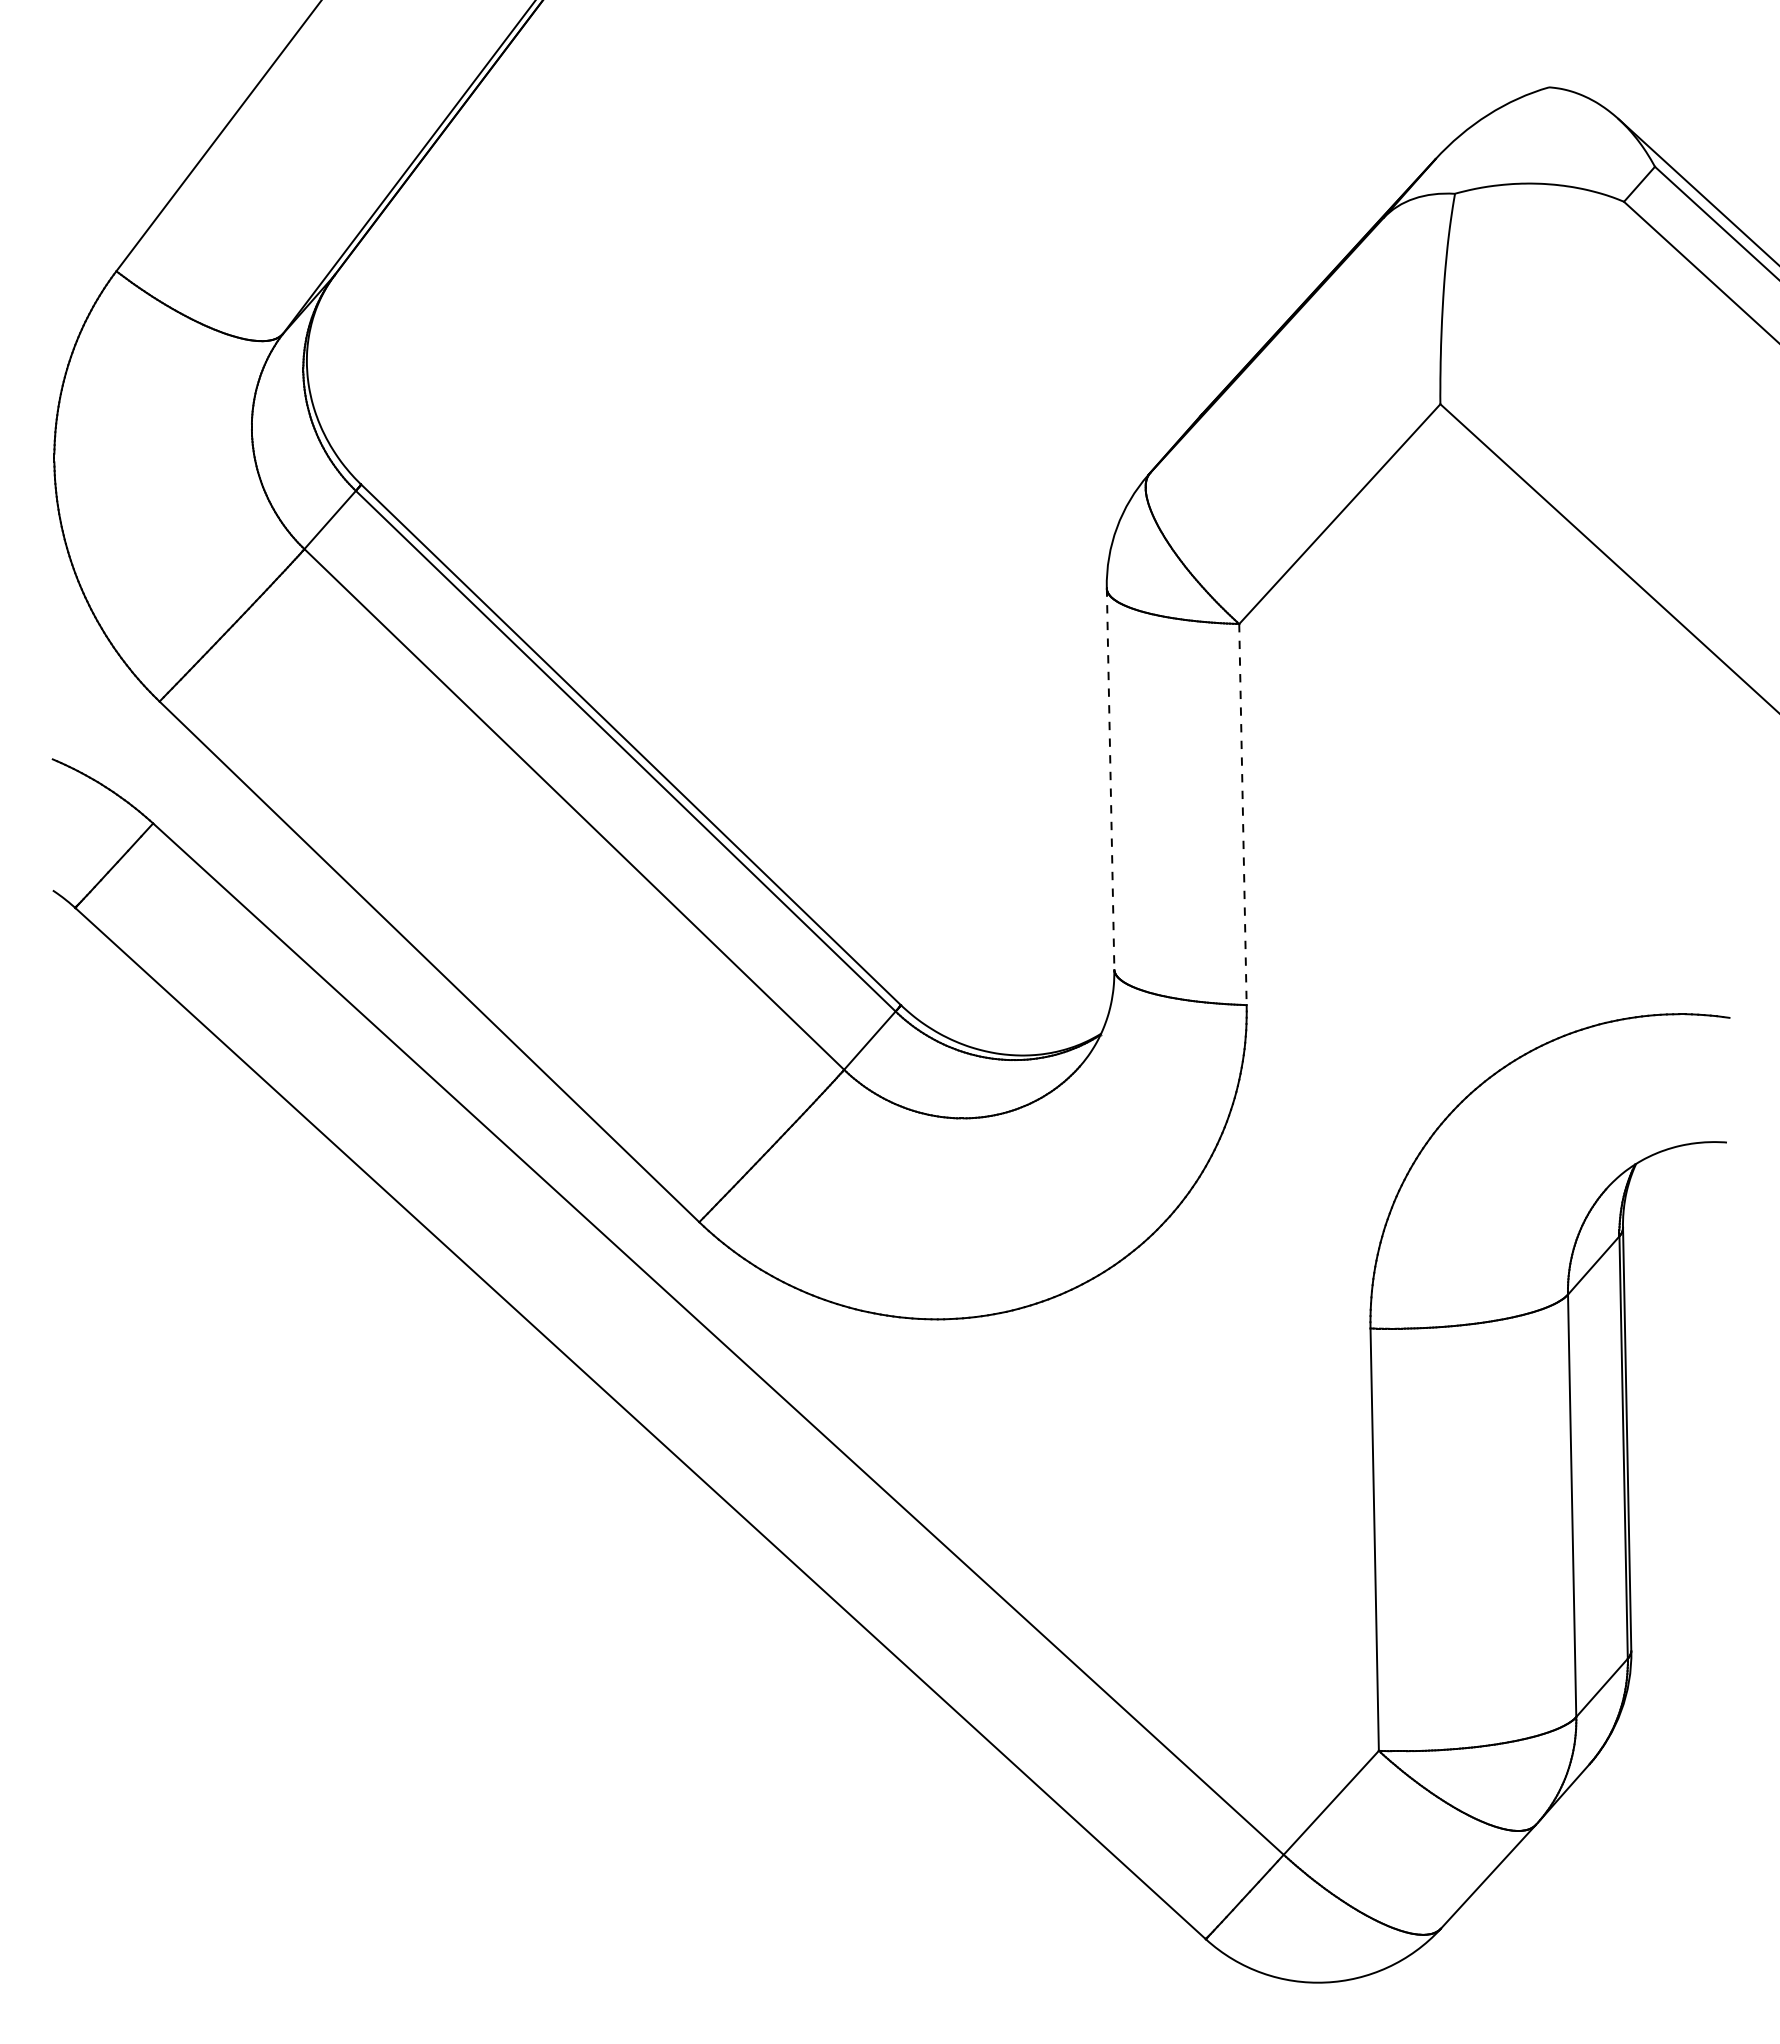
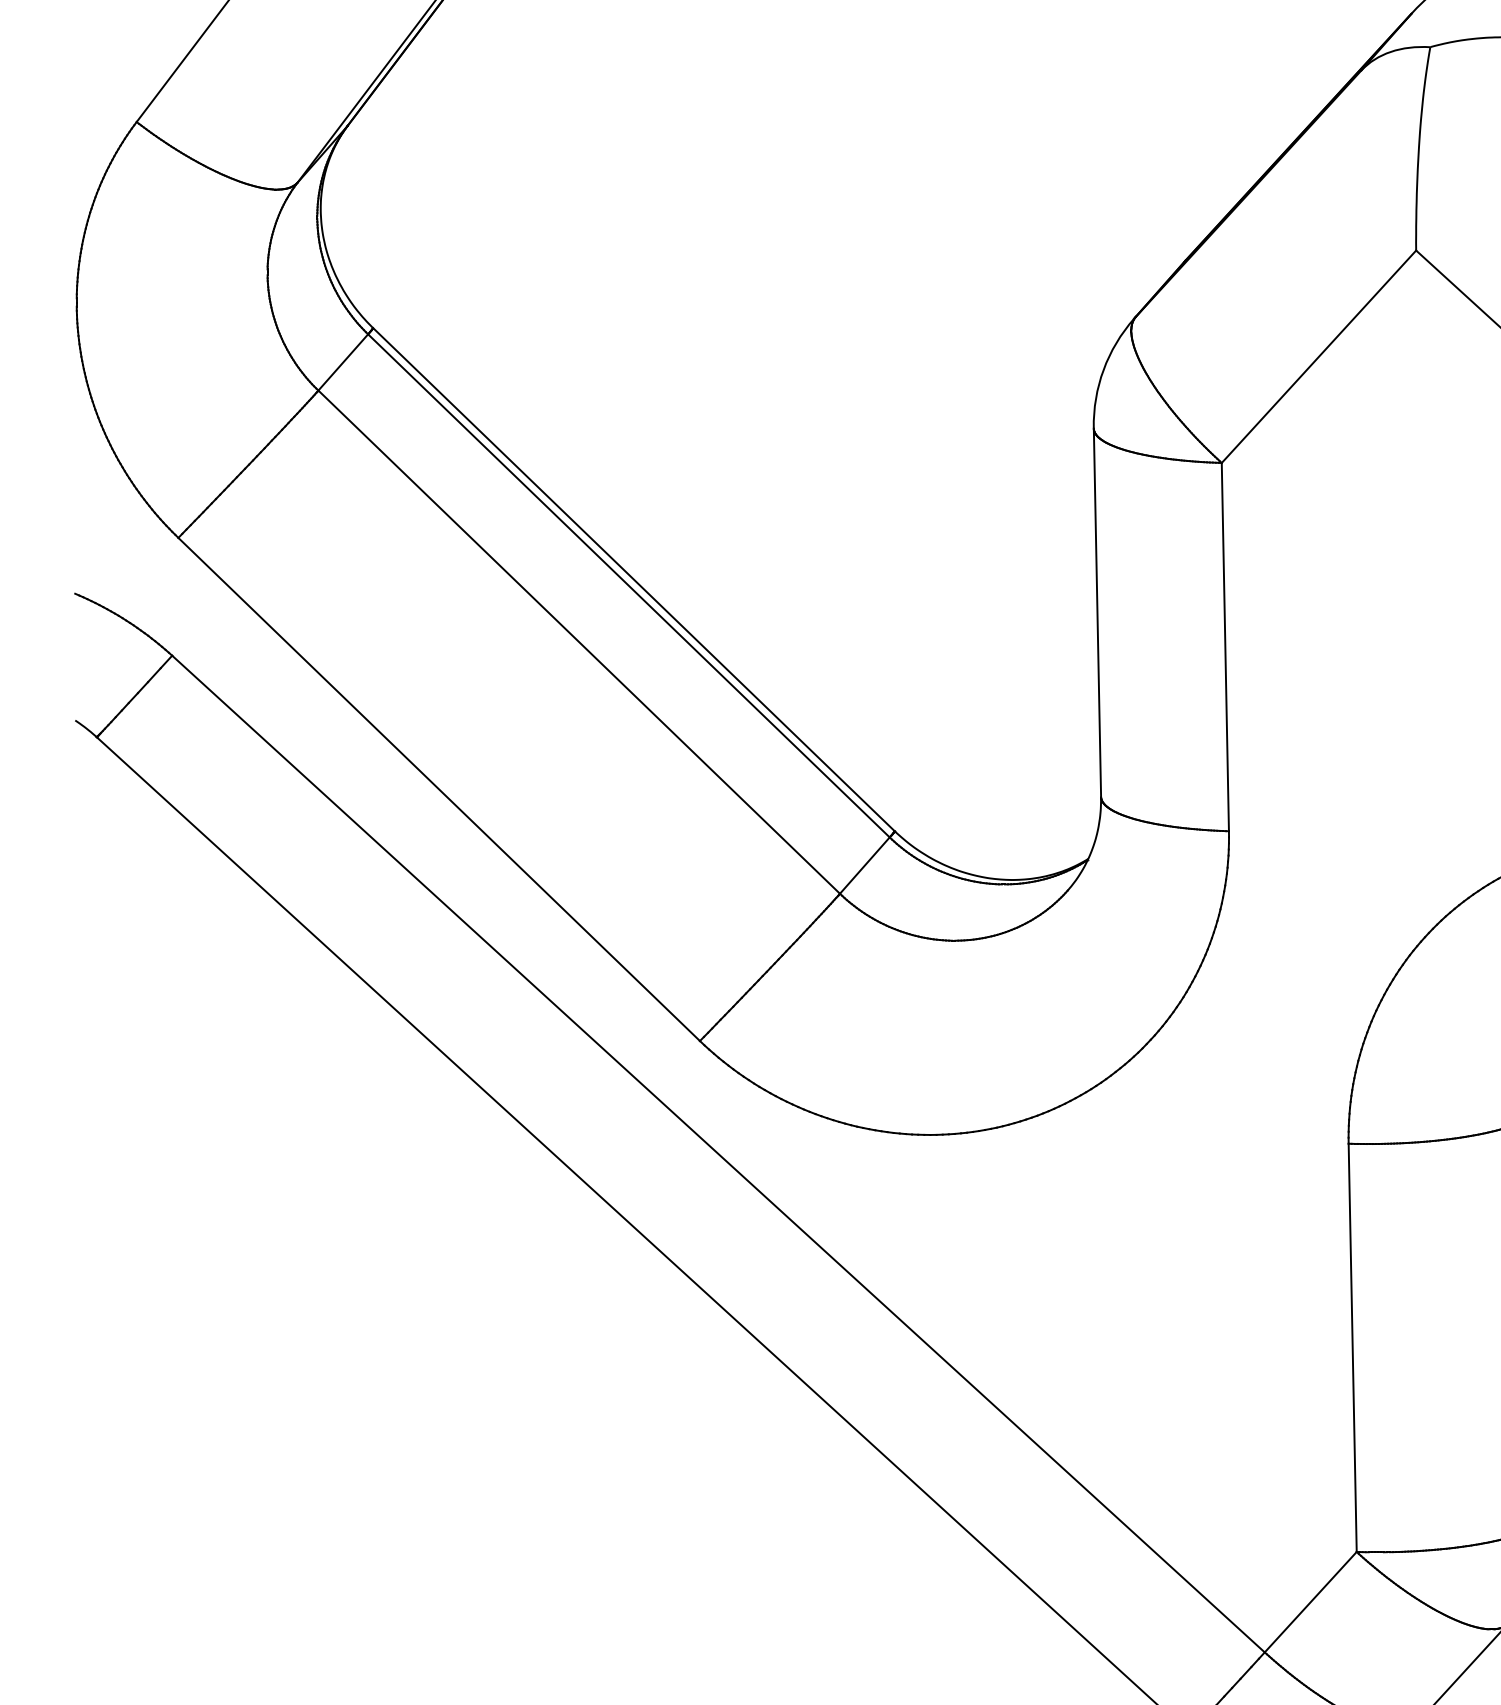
line: (1110, 778) -> (1097, 612), dashed -> solid
line: (1242, 814) -> (1224, 647), dashed -> solid

